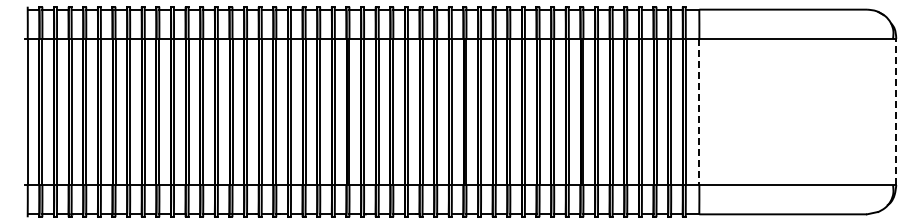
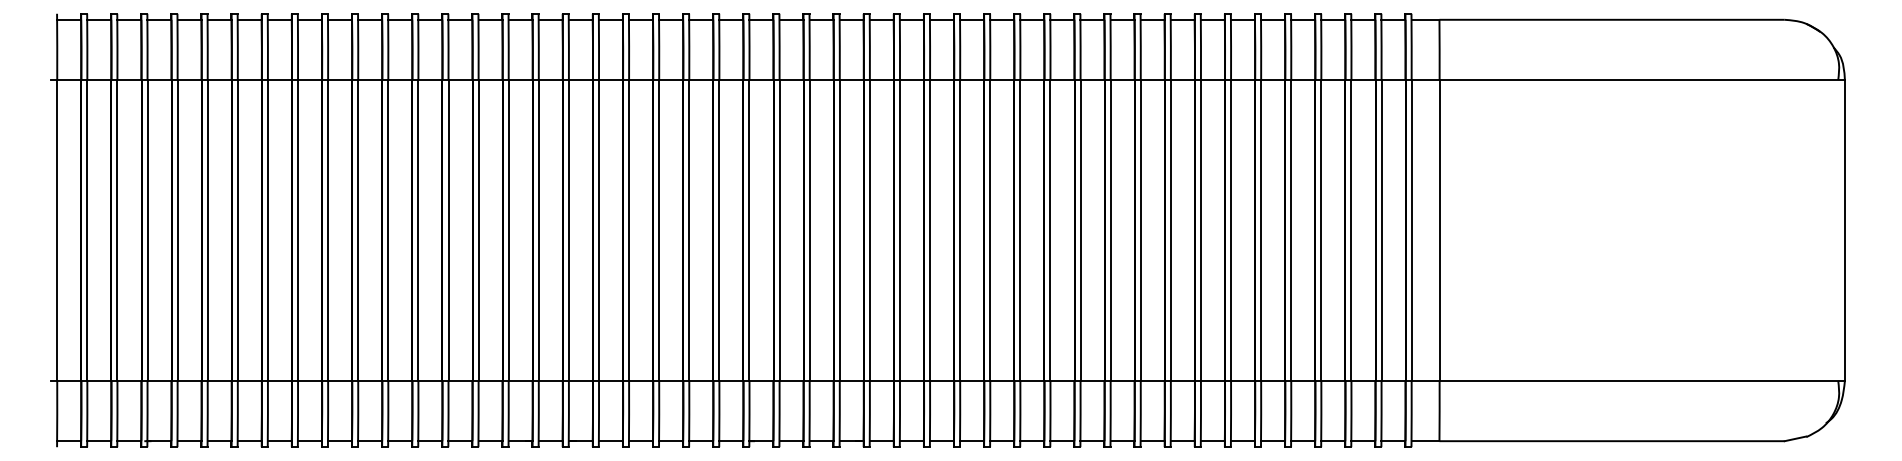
line: (896, 111) -> (1845, 229), dashed -> solid
line: (699, 112) -> (1439, 231), dashed -> solid

